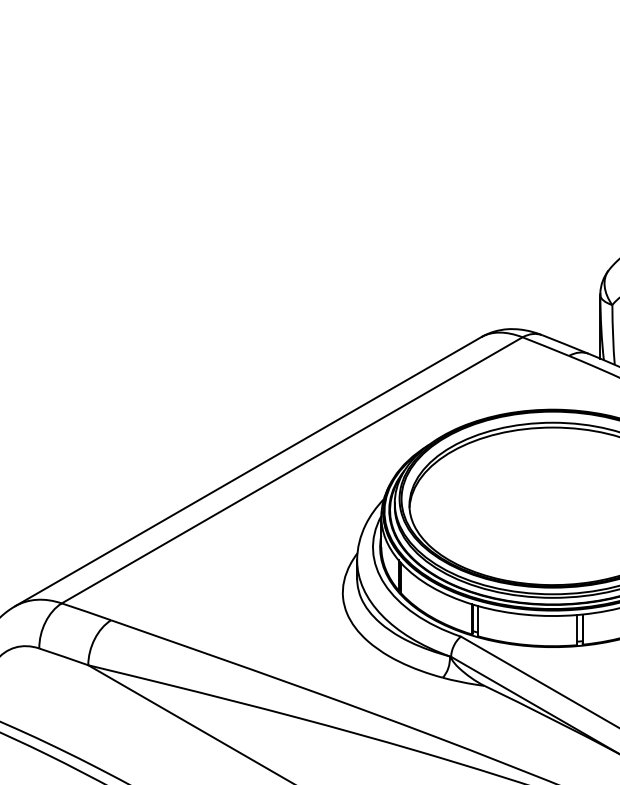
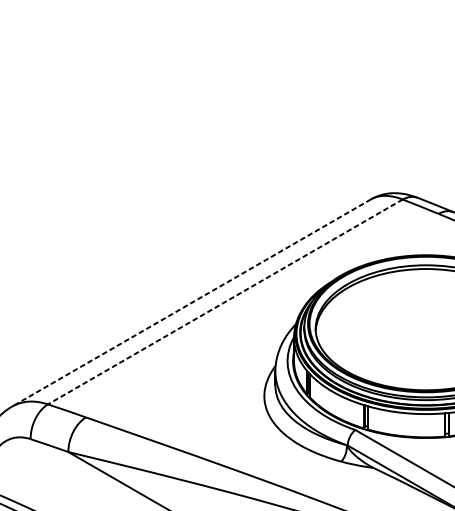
line: (291, 470) -> (224, 302), solid -> dashed
line: (247, 471) -> (190, 302), solid -> dashed

